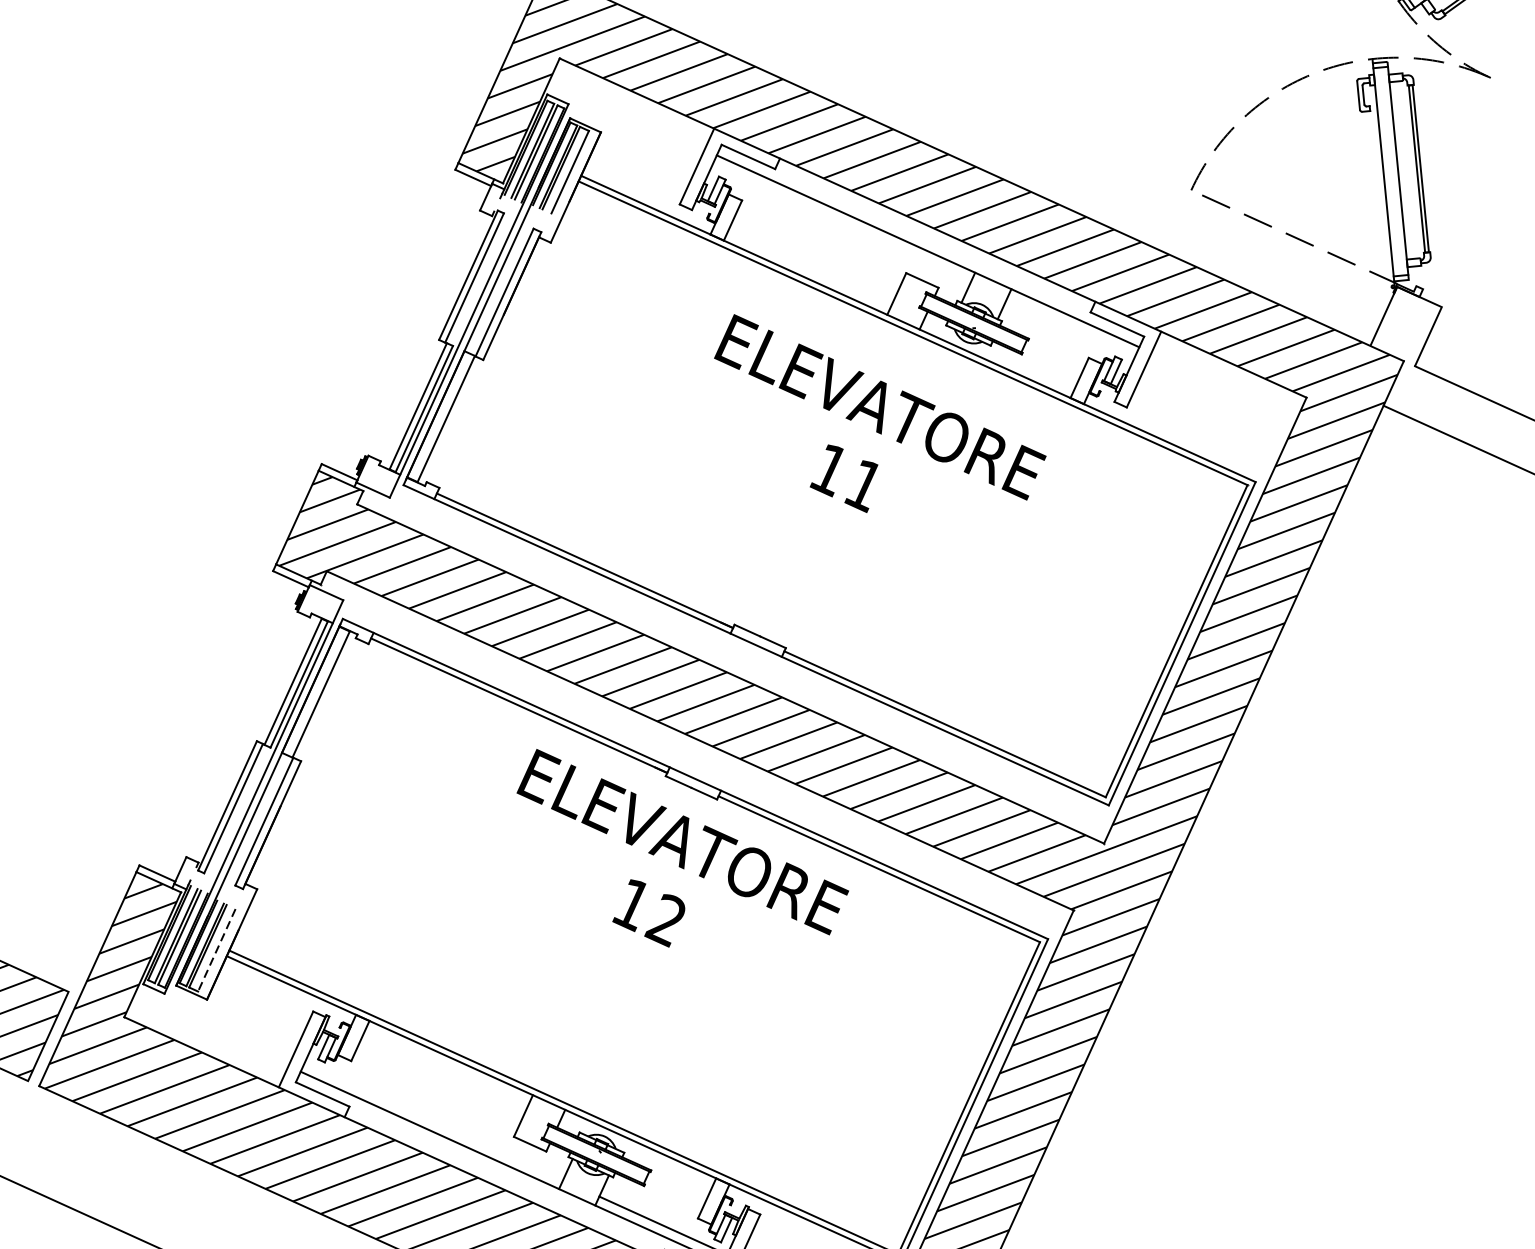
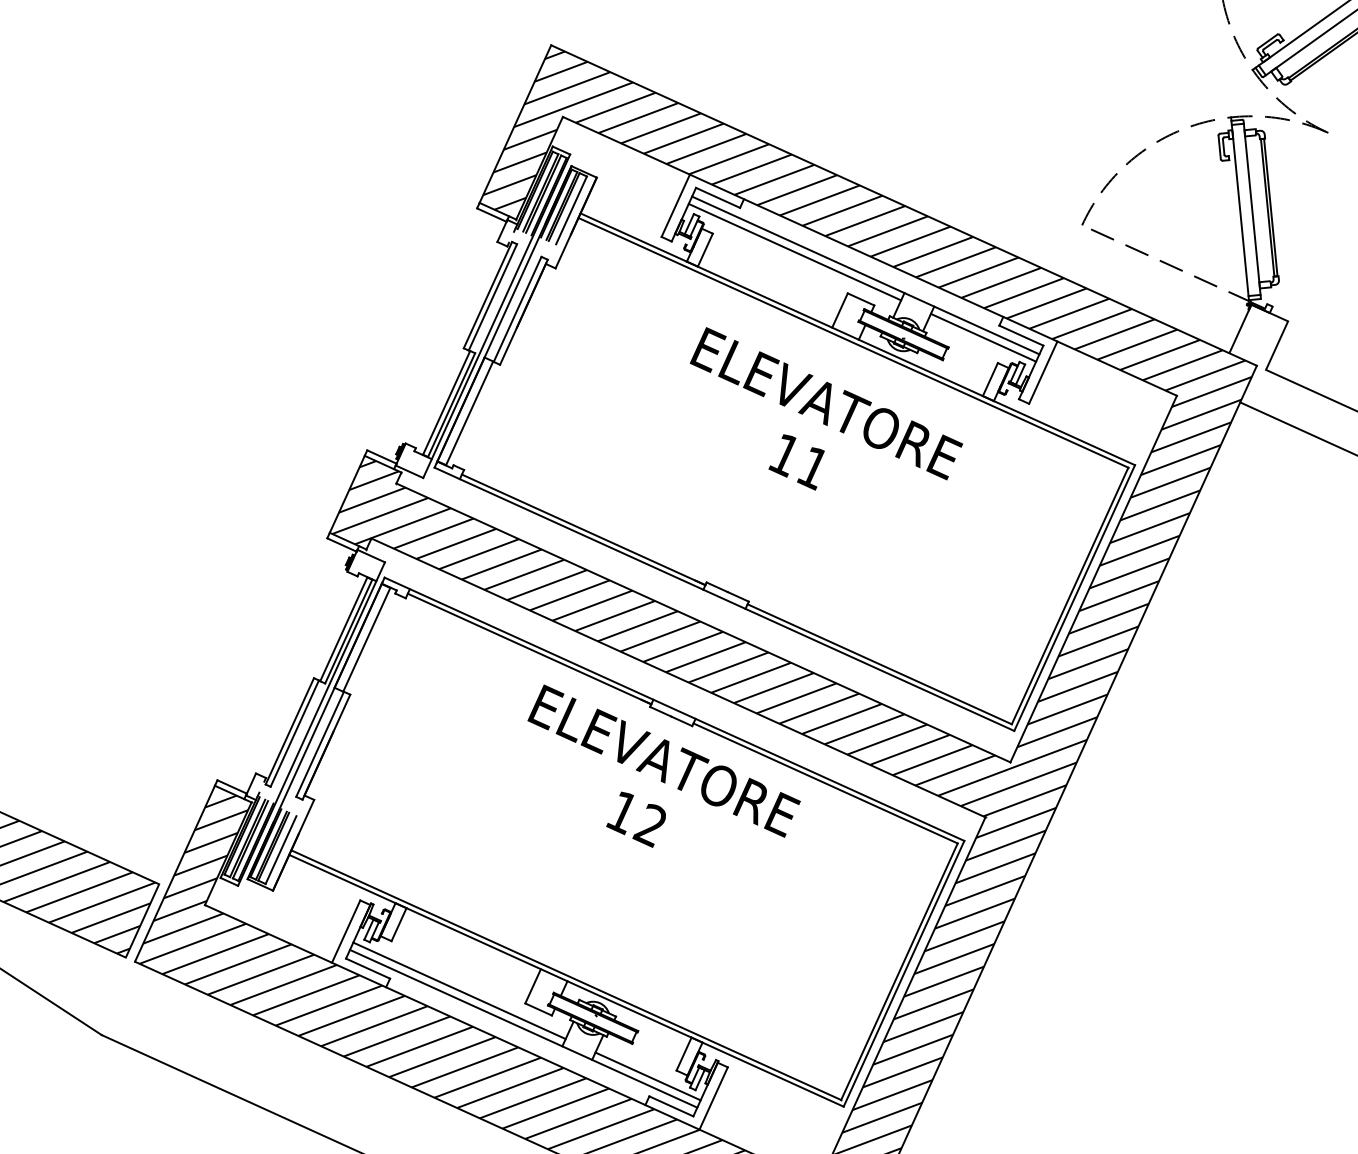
line: (841, 222) -> (794, 251), added
line: (1071, 326) -> (983, 337), added
line: (216, 950) -> (280, 850), dashed -> solid
line: (433, 1121) -> (459, 990), added

